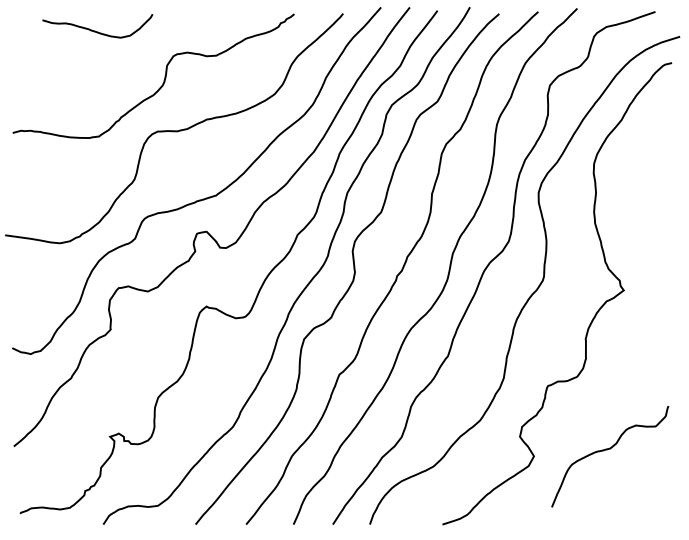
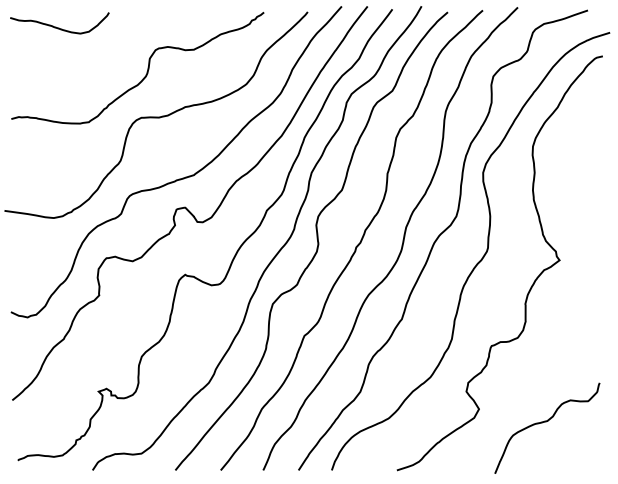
curve: (95, 30) -> (57, 27), moved
curve: (607, 450) -> (544, 422), moved

